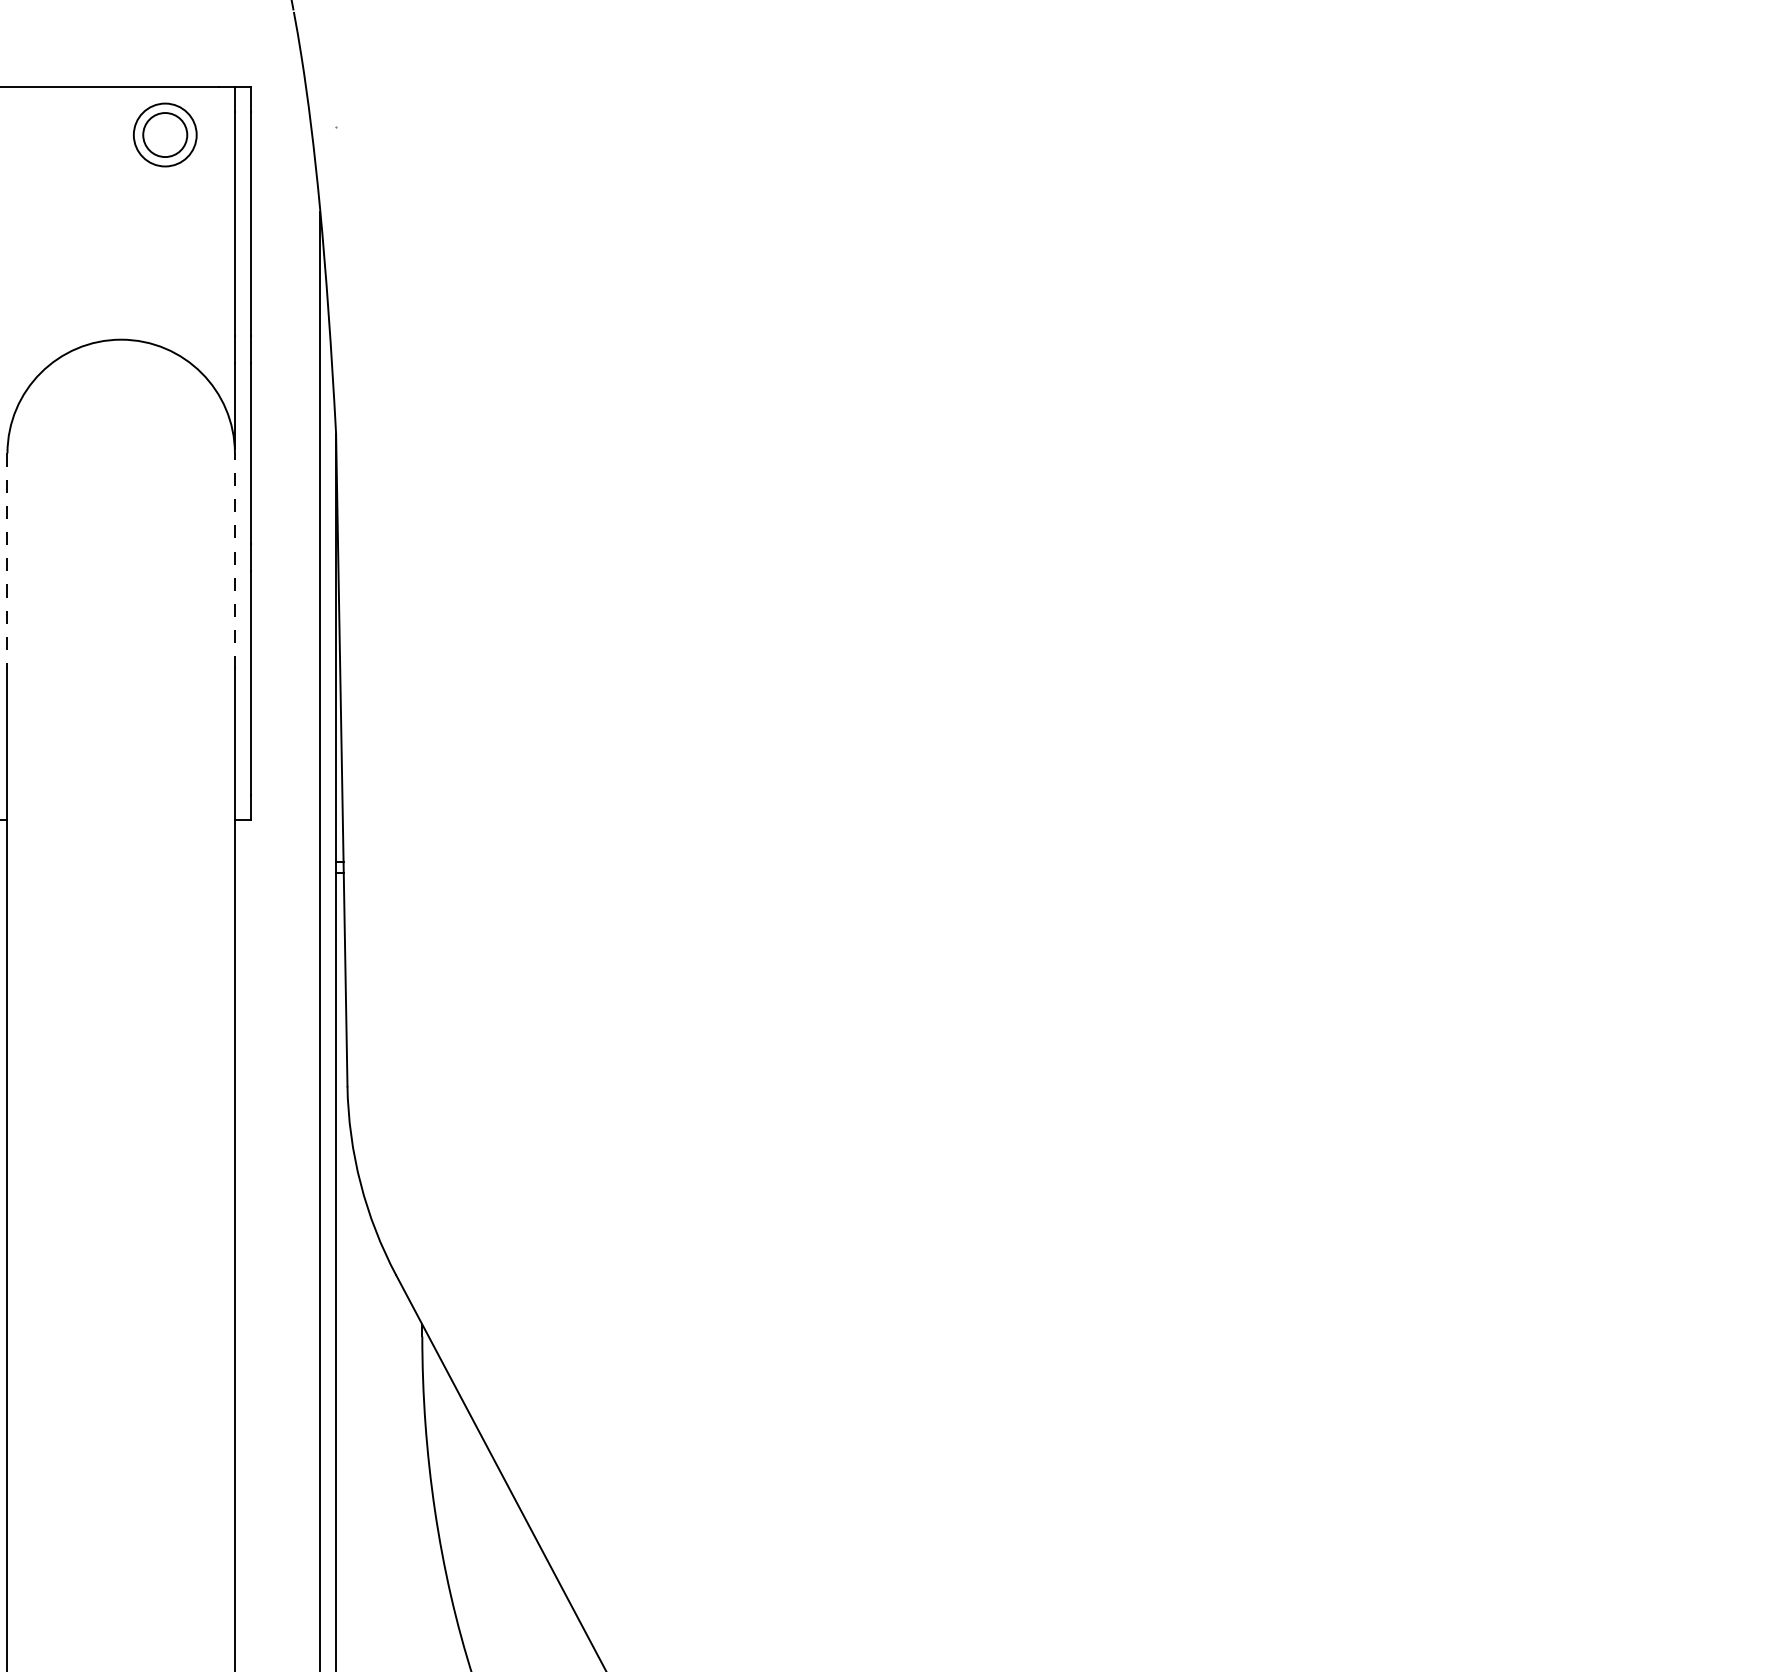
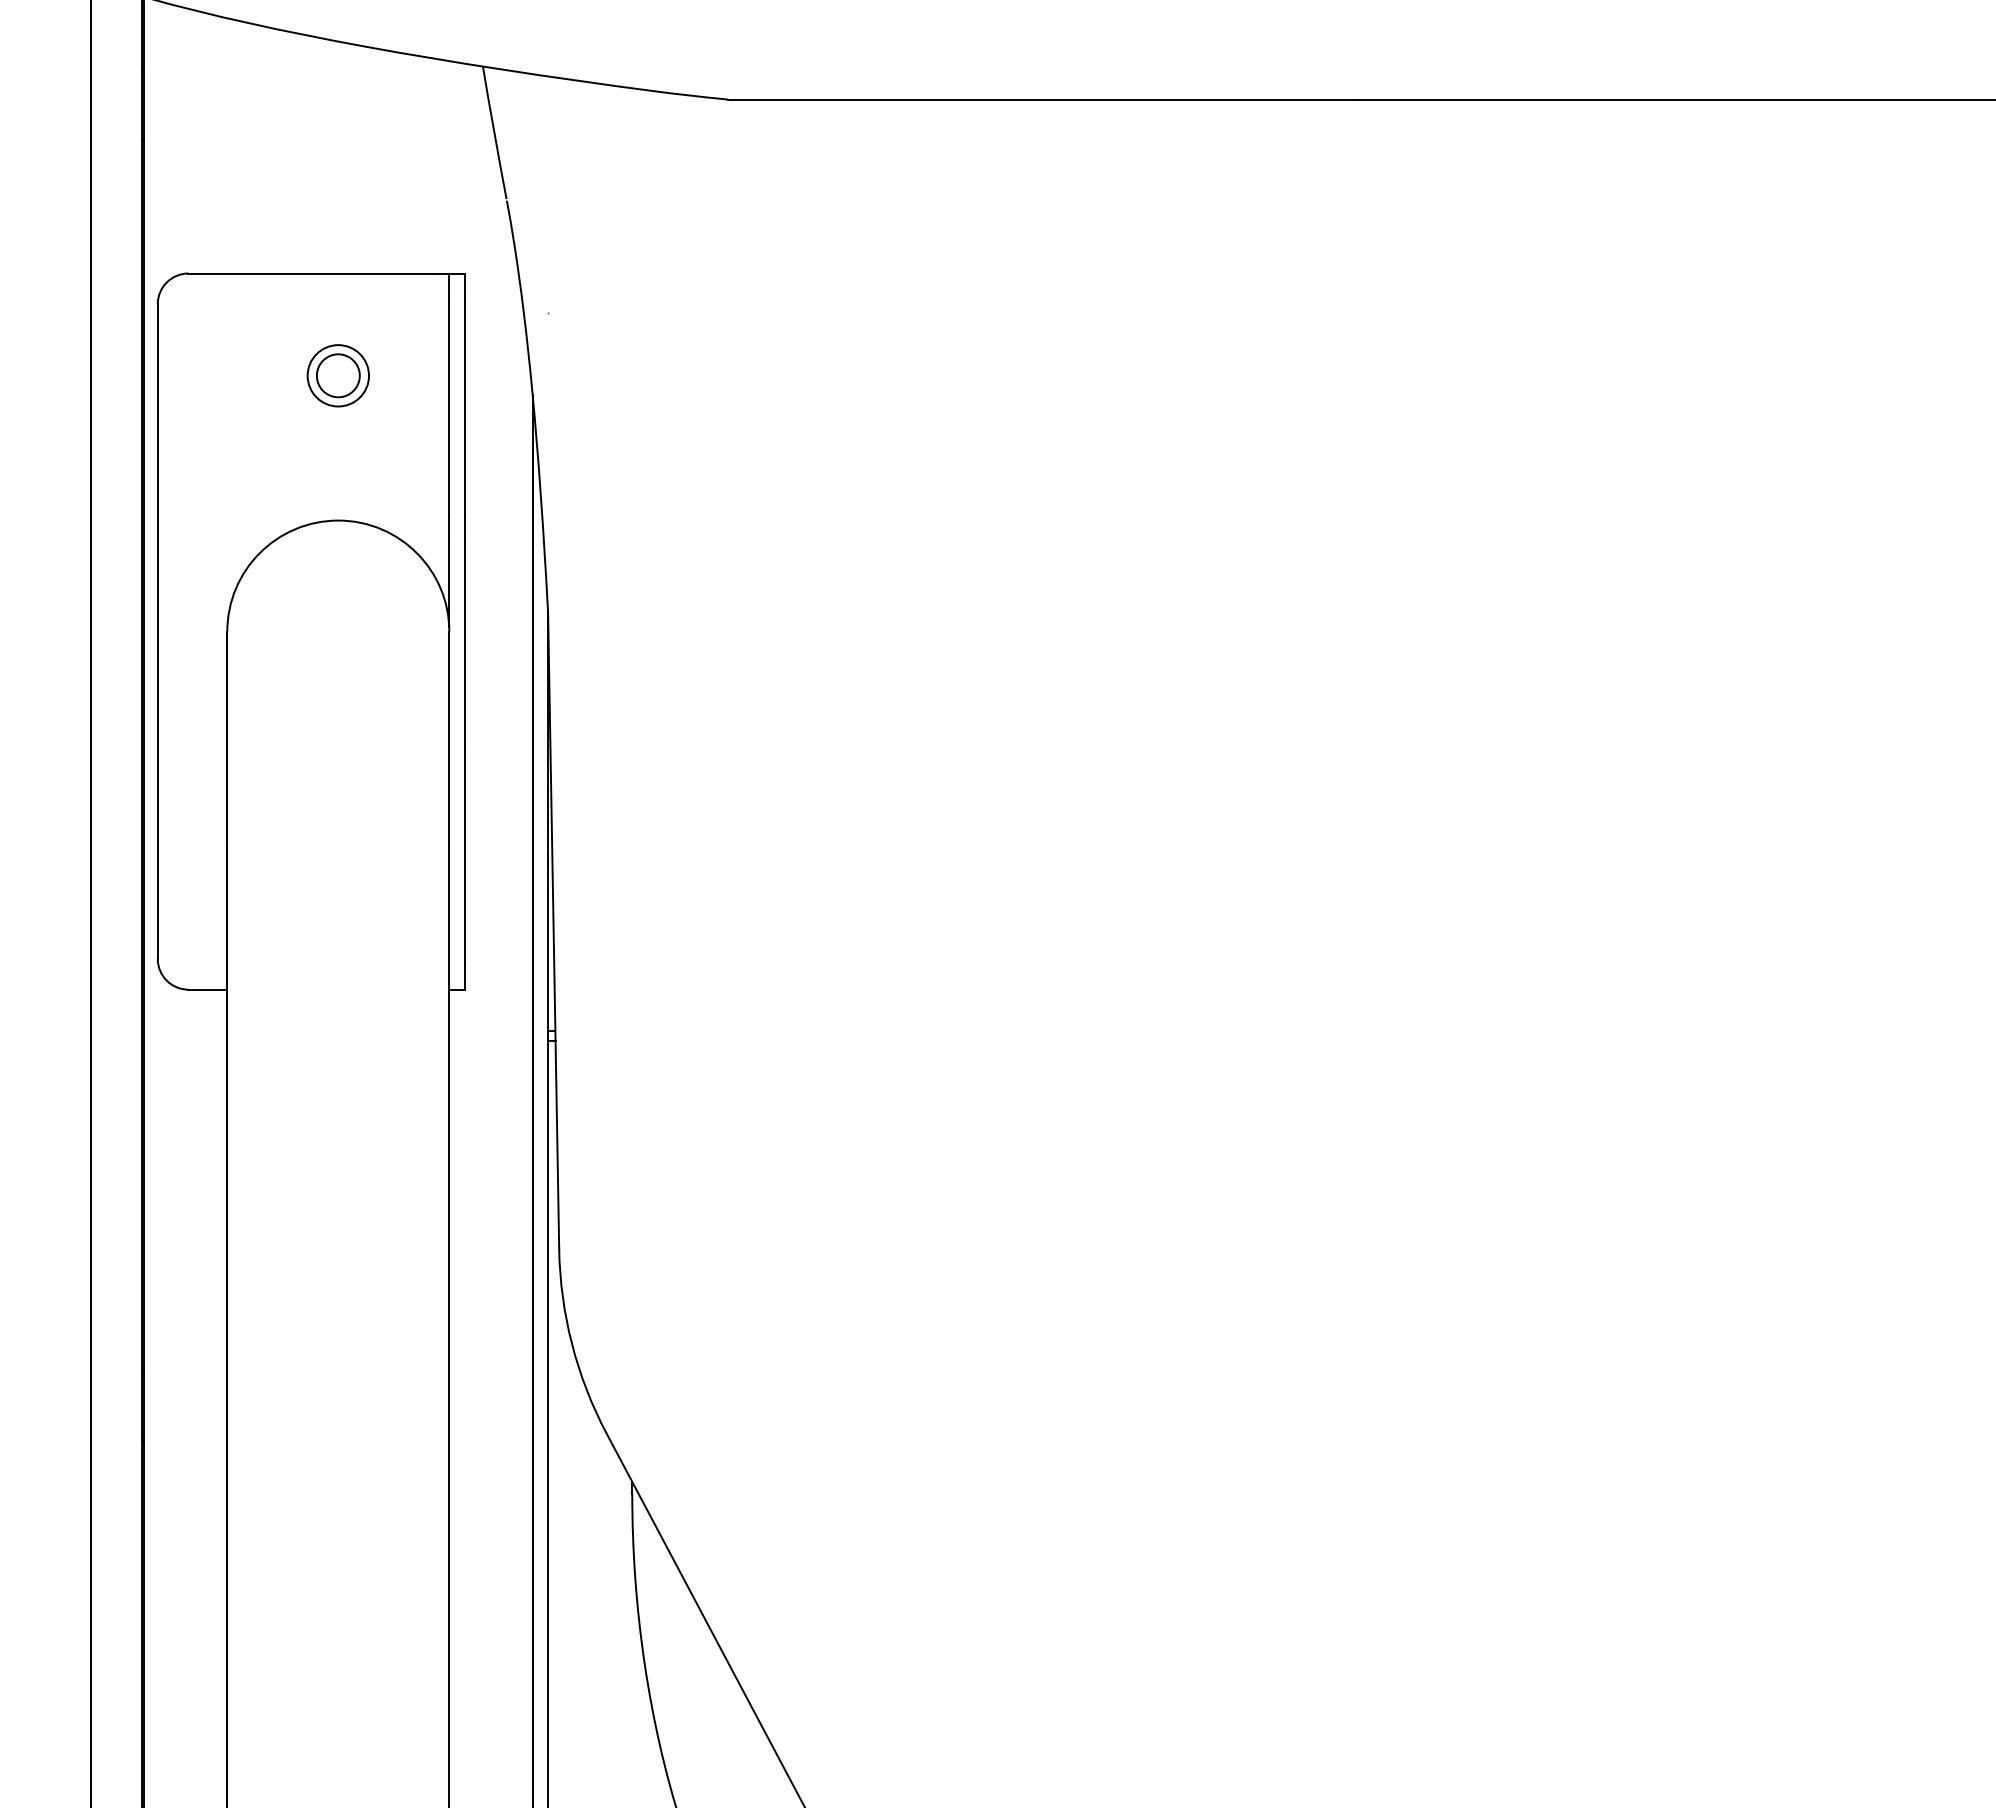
part: (164, 134) -> (337, 375), moved
line: (235, 560) -> (449, 736), dashed -> solid
line: (7, 561) -> (227, 737), dashed -> solid

